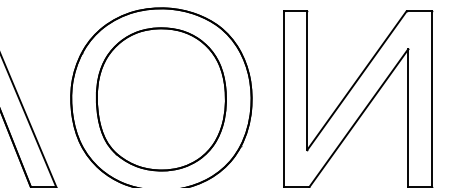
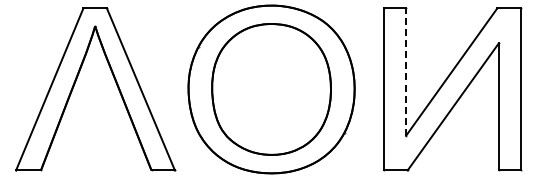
line: (307, 81) -> (406, 72), solid -> dashed

